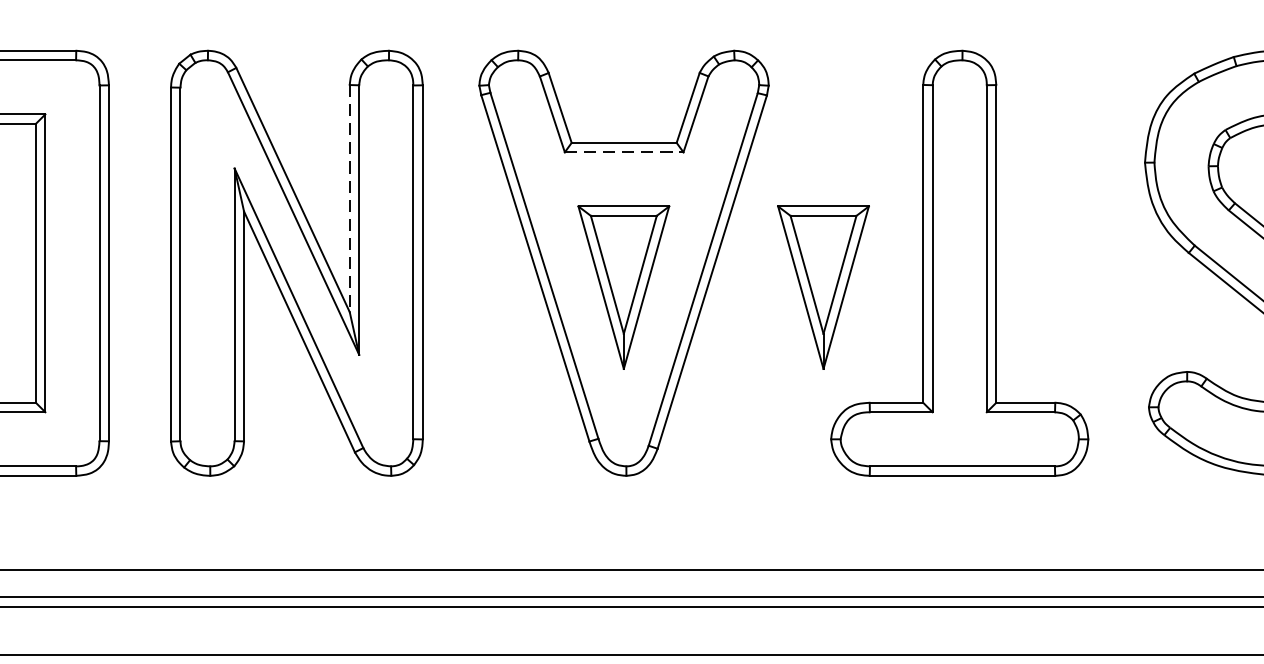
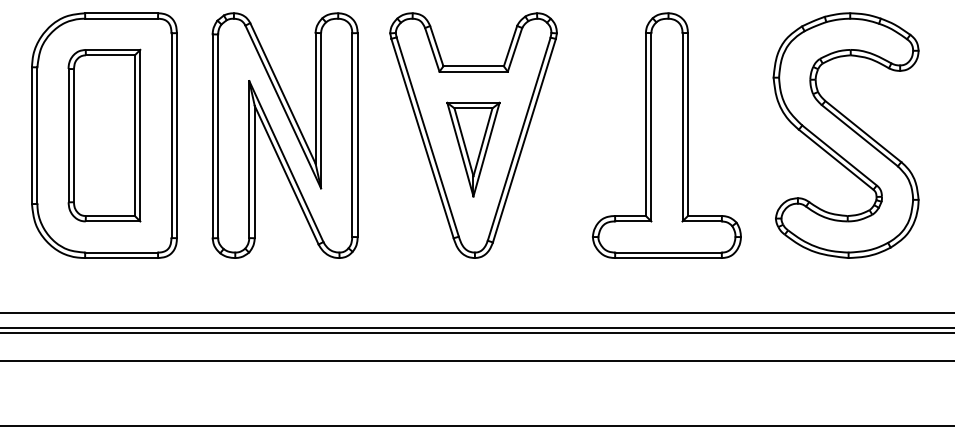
line: (625, 151) -> (474, 71), dashed -> solid
line: (349, 198) -> (315, 98), dashed -> solid
part: (823, 287) -> (588, 149), removed

